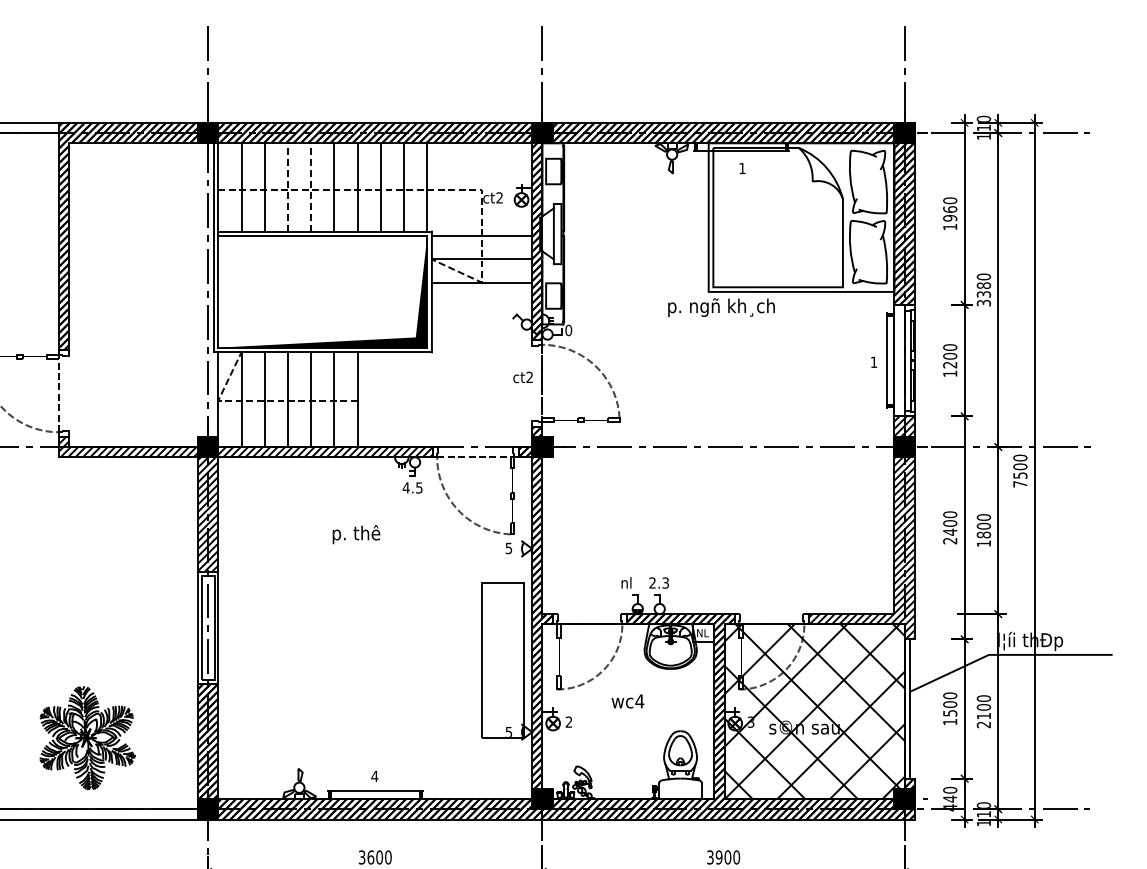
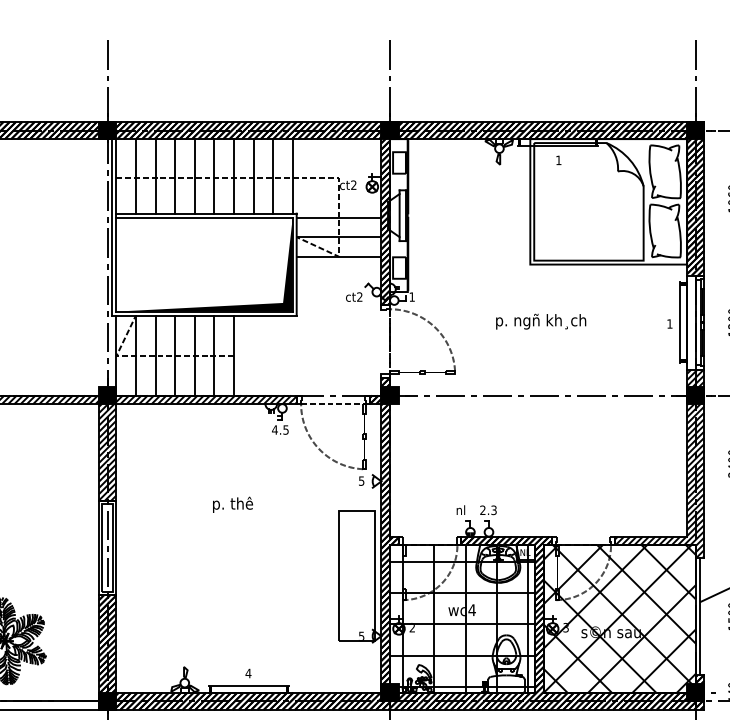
line: (287, 186) -> (174, 175), dashed -> solid
line: (311, 186) -> (195, 175), dashed -> solid
text: (721, 307) -> (541, 321), moved
text: (568, 330) -> (411, 297), 0 -> 1
text: (522, 377) -> (353, 297), moved
text: (356, 534) -> (233, 504), moved
hatch: (628, 711) -> (462, 618), added

